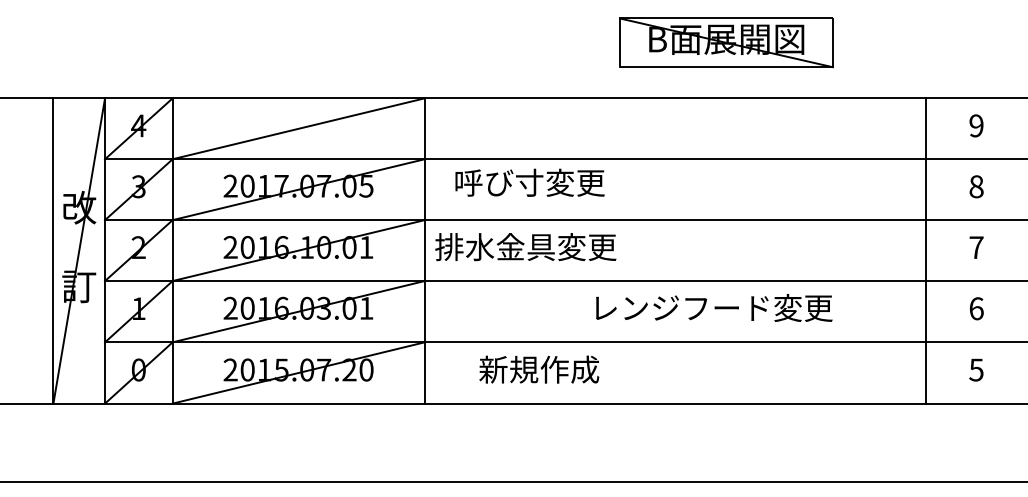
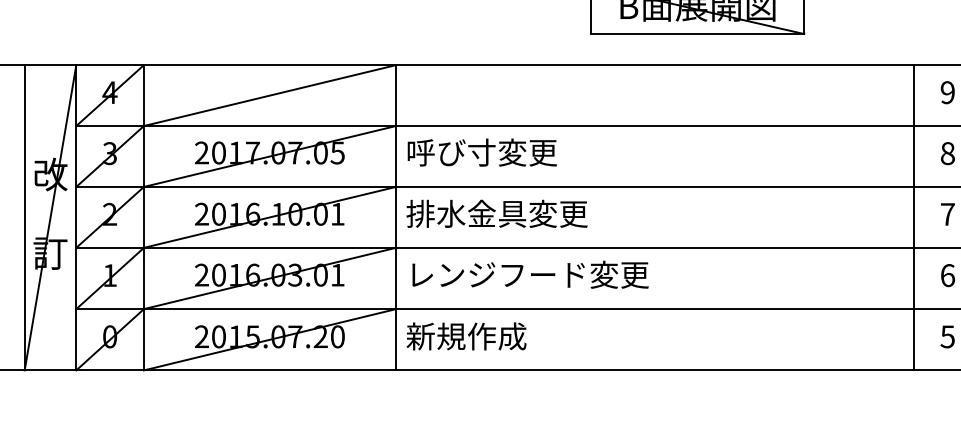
text: (529, 182) -> (481, 152), moved
line: (925, 250) -> (913, 217), moved
text: (714, 307) -> (530, 274), moved
text: (539, 369) -> (466, 336), moved

